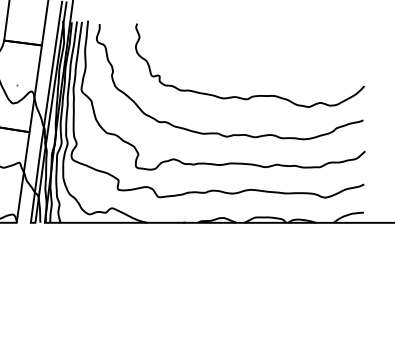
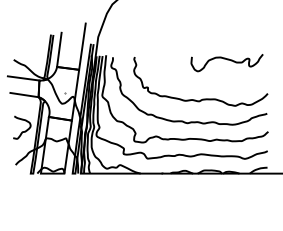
curve: (295, 29) -> (227, 60), added

